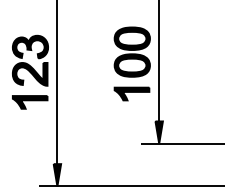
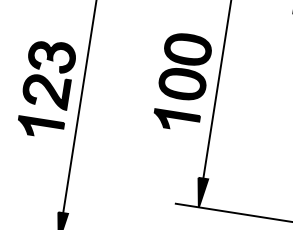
part: (131, 63) -> (181, 81), moved

